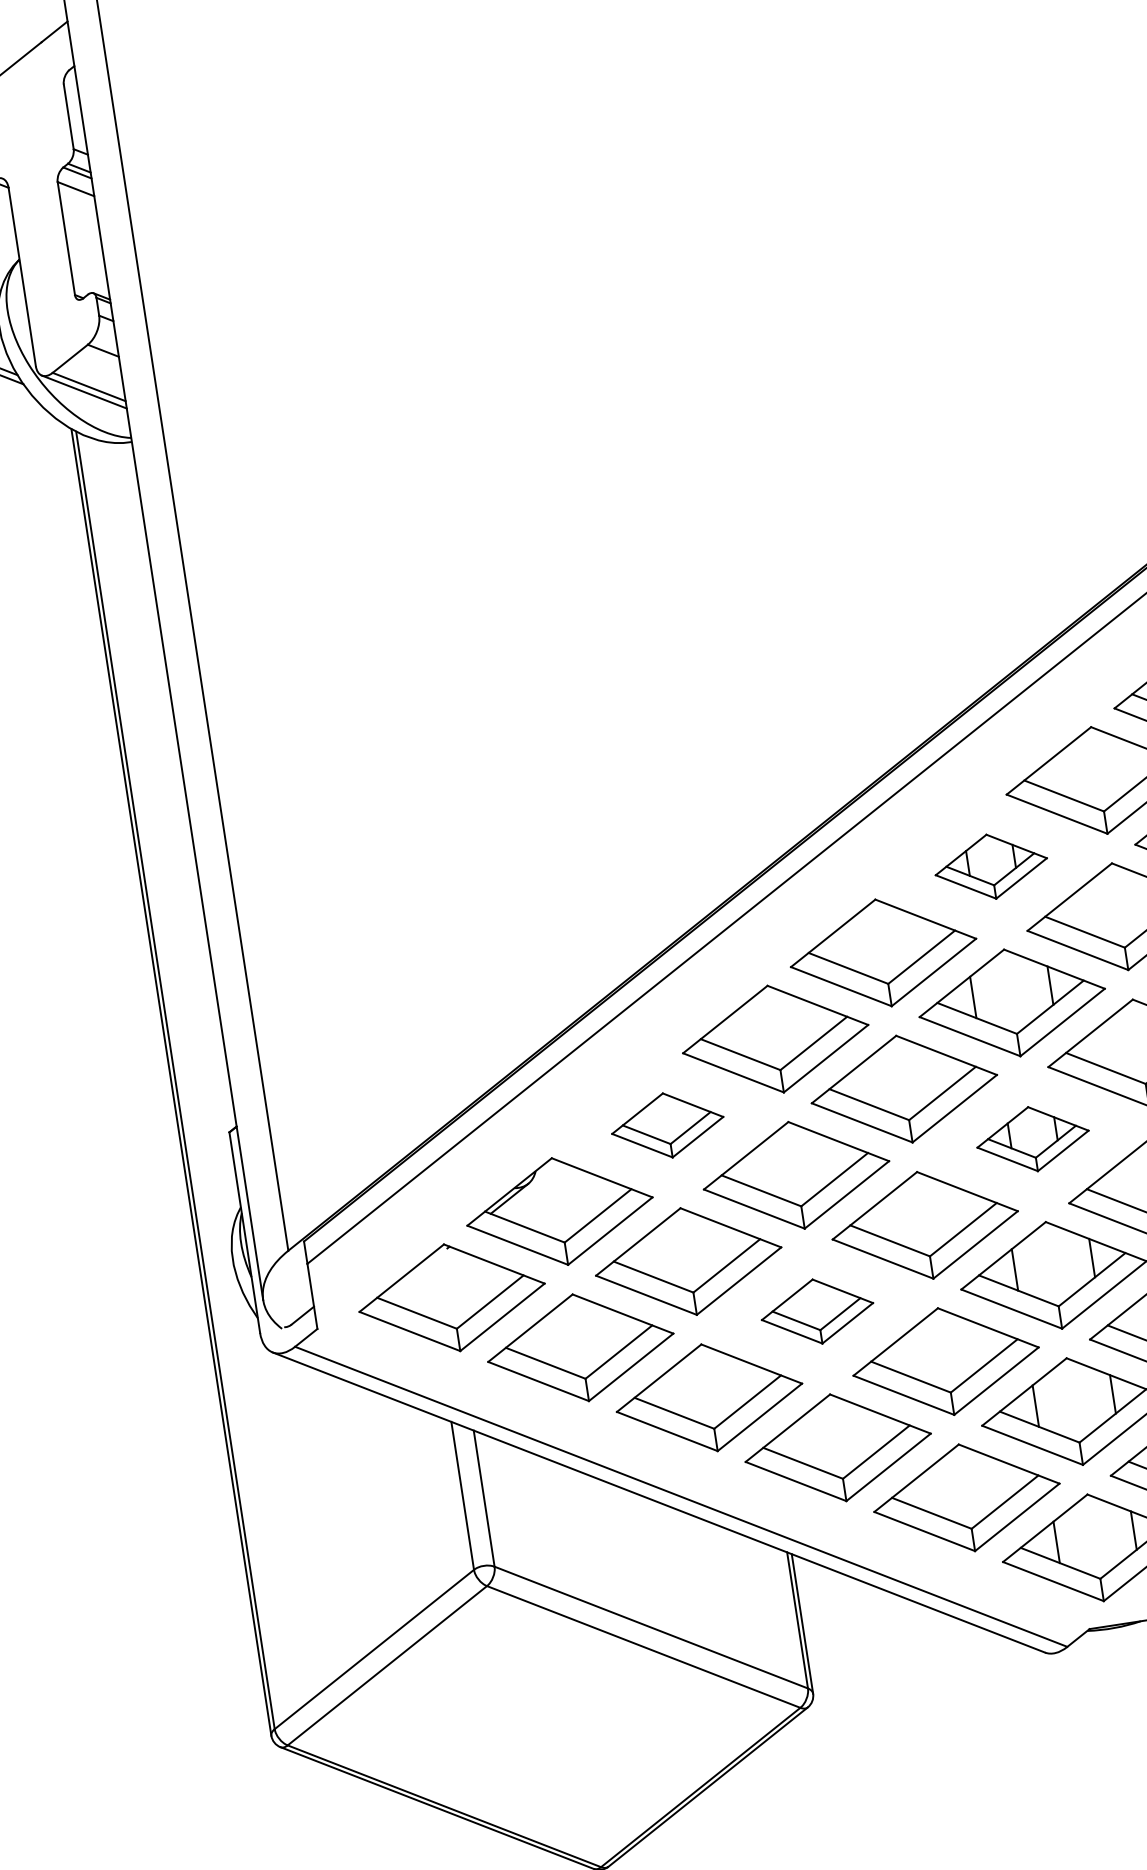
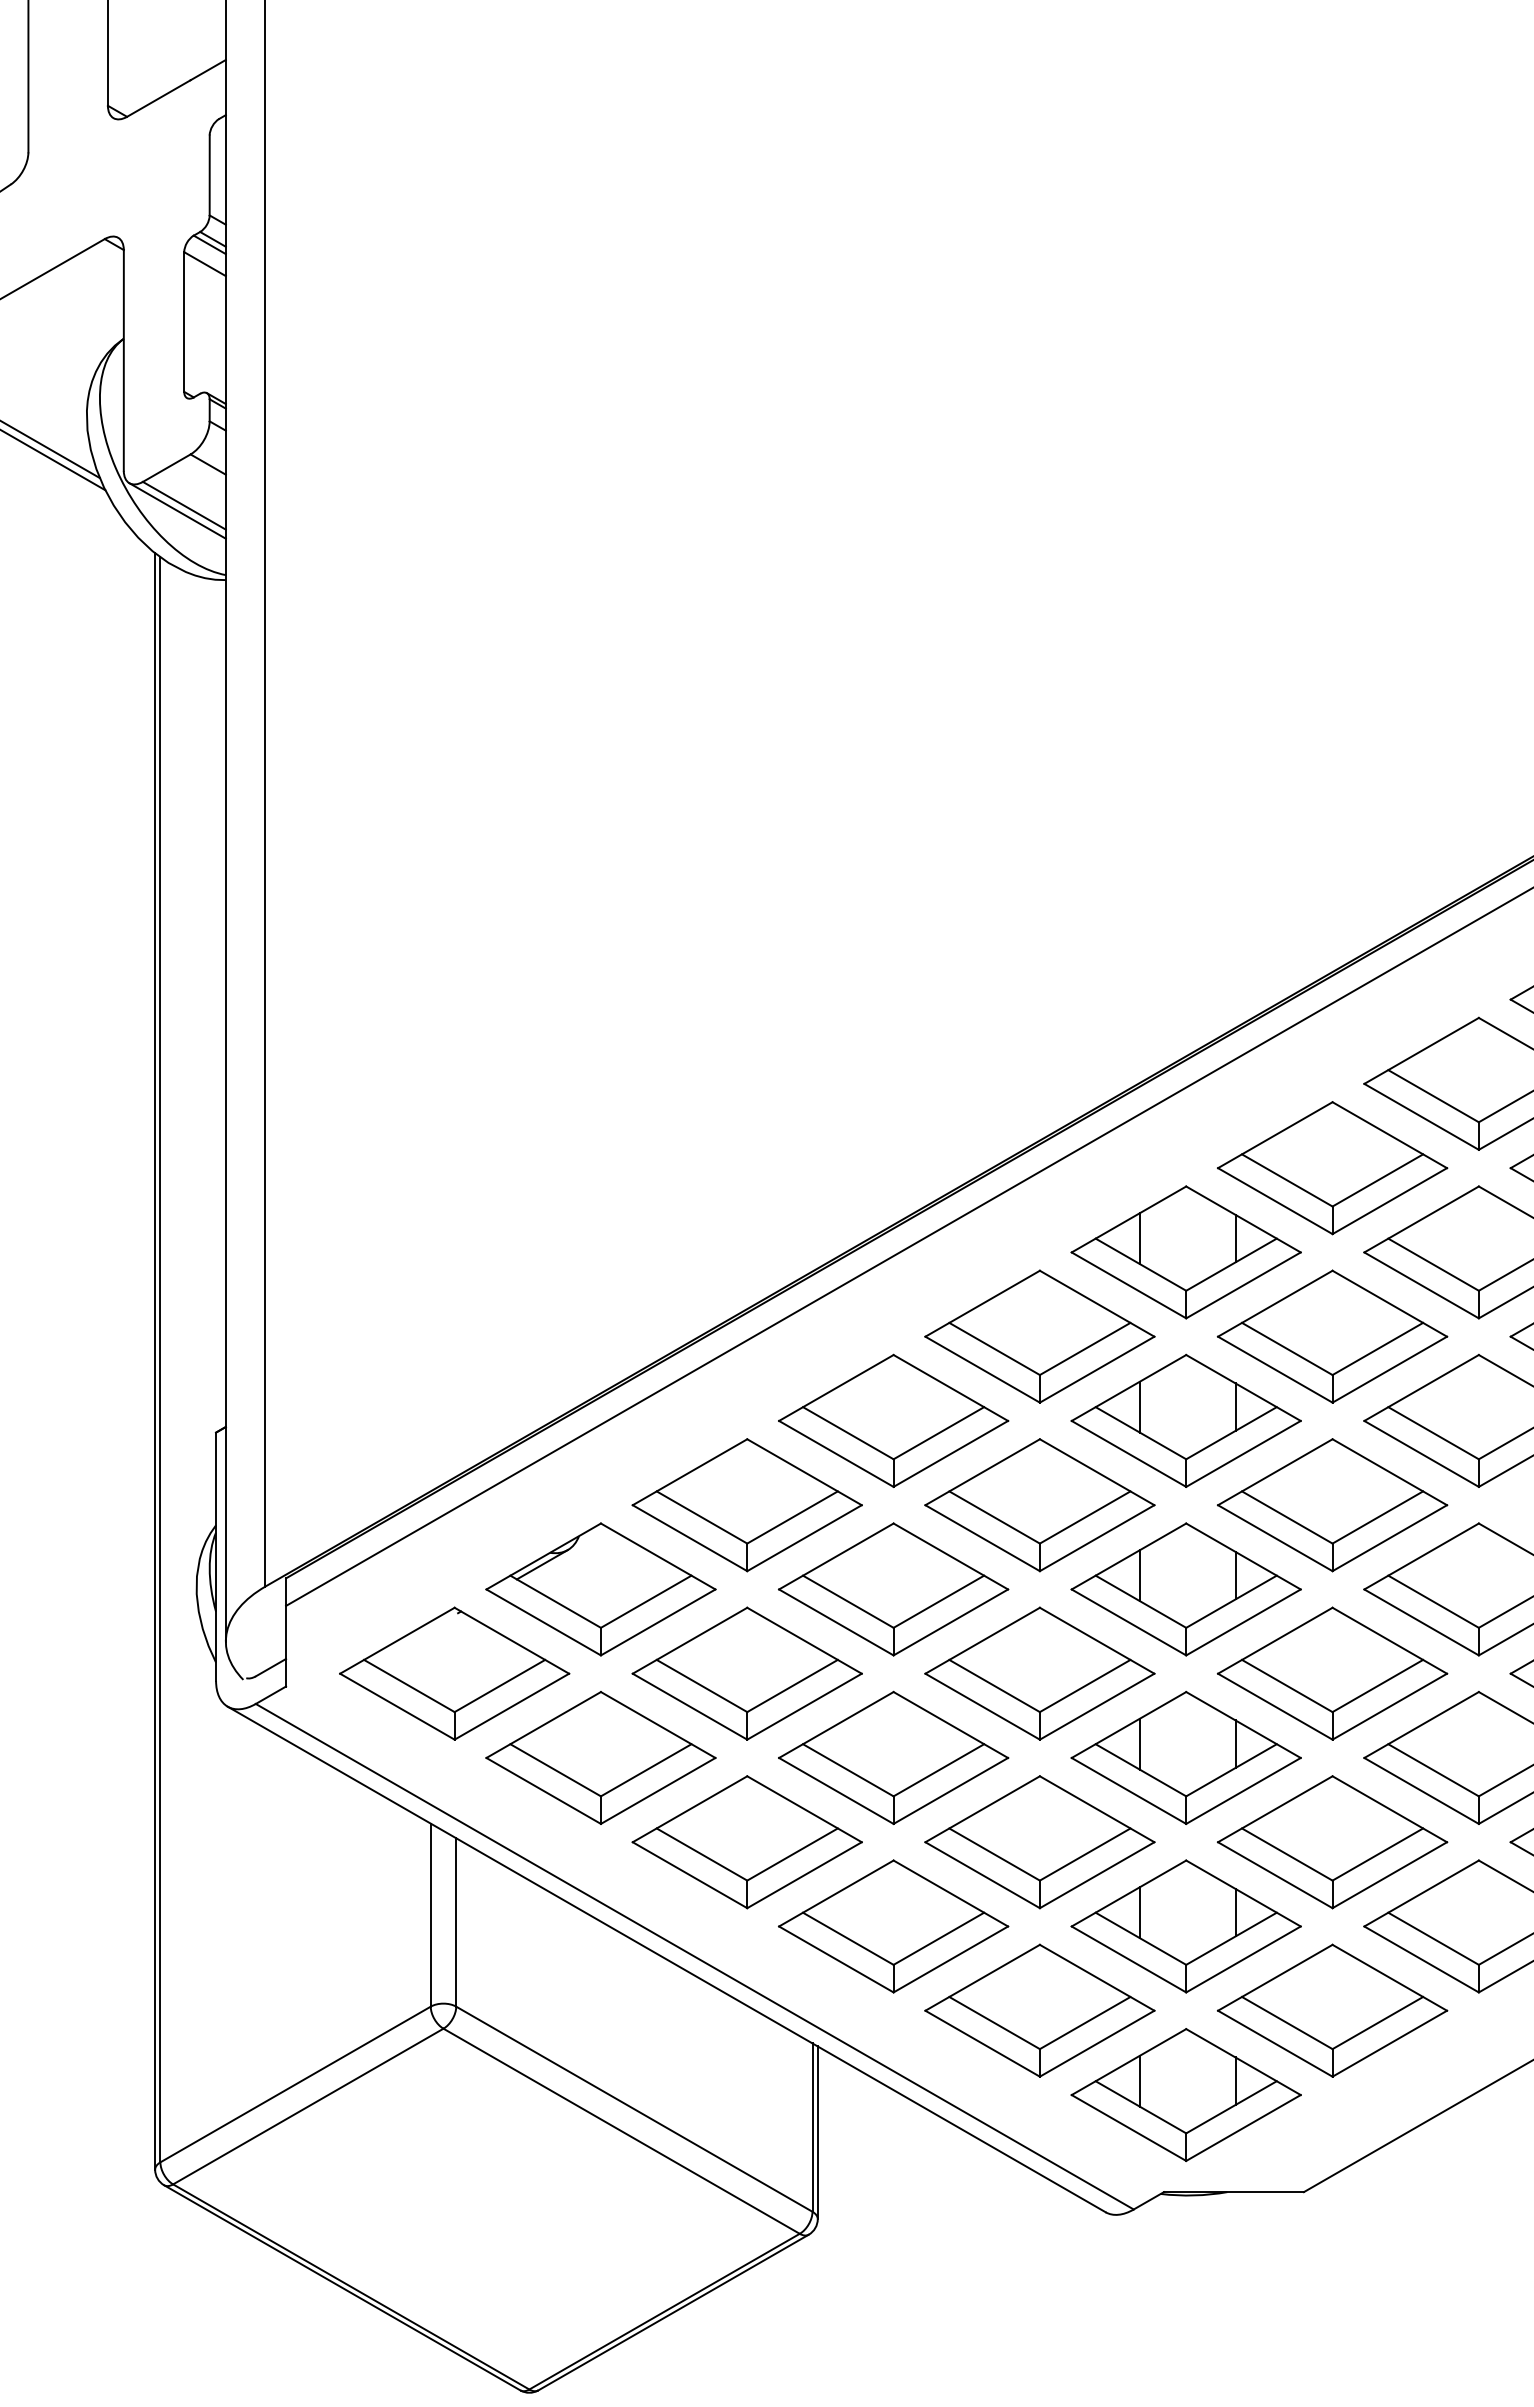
part: (990, 866) -> (1185, 1252), size x1.67
part: (667, 1125) -> (746, 1505), size x1.67
part: (1032, 1139) -> (1185, 1589), size x1.67
part: (817, 1311) -> (893, 1757), size x1.67

